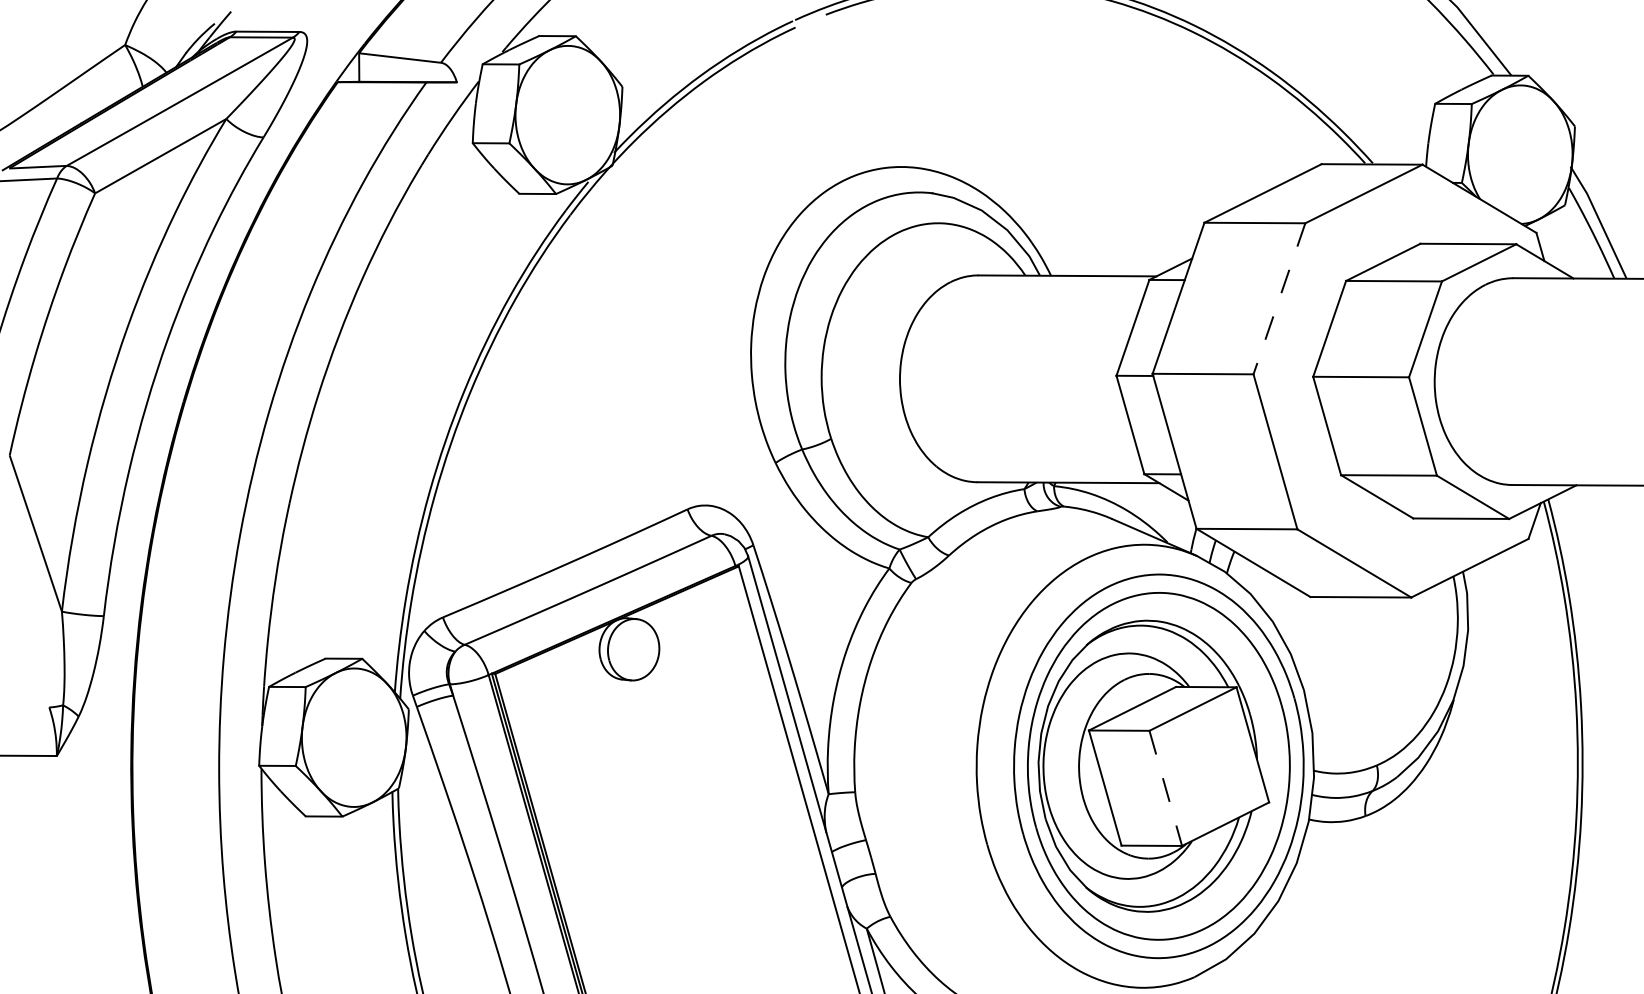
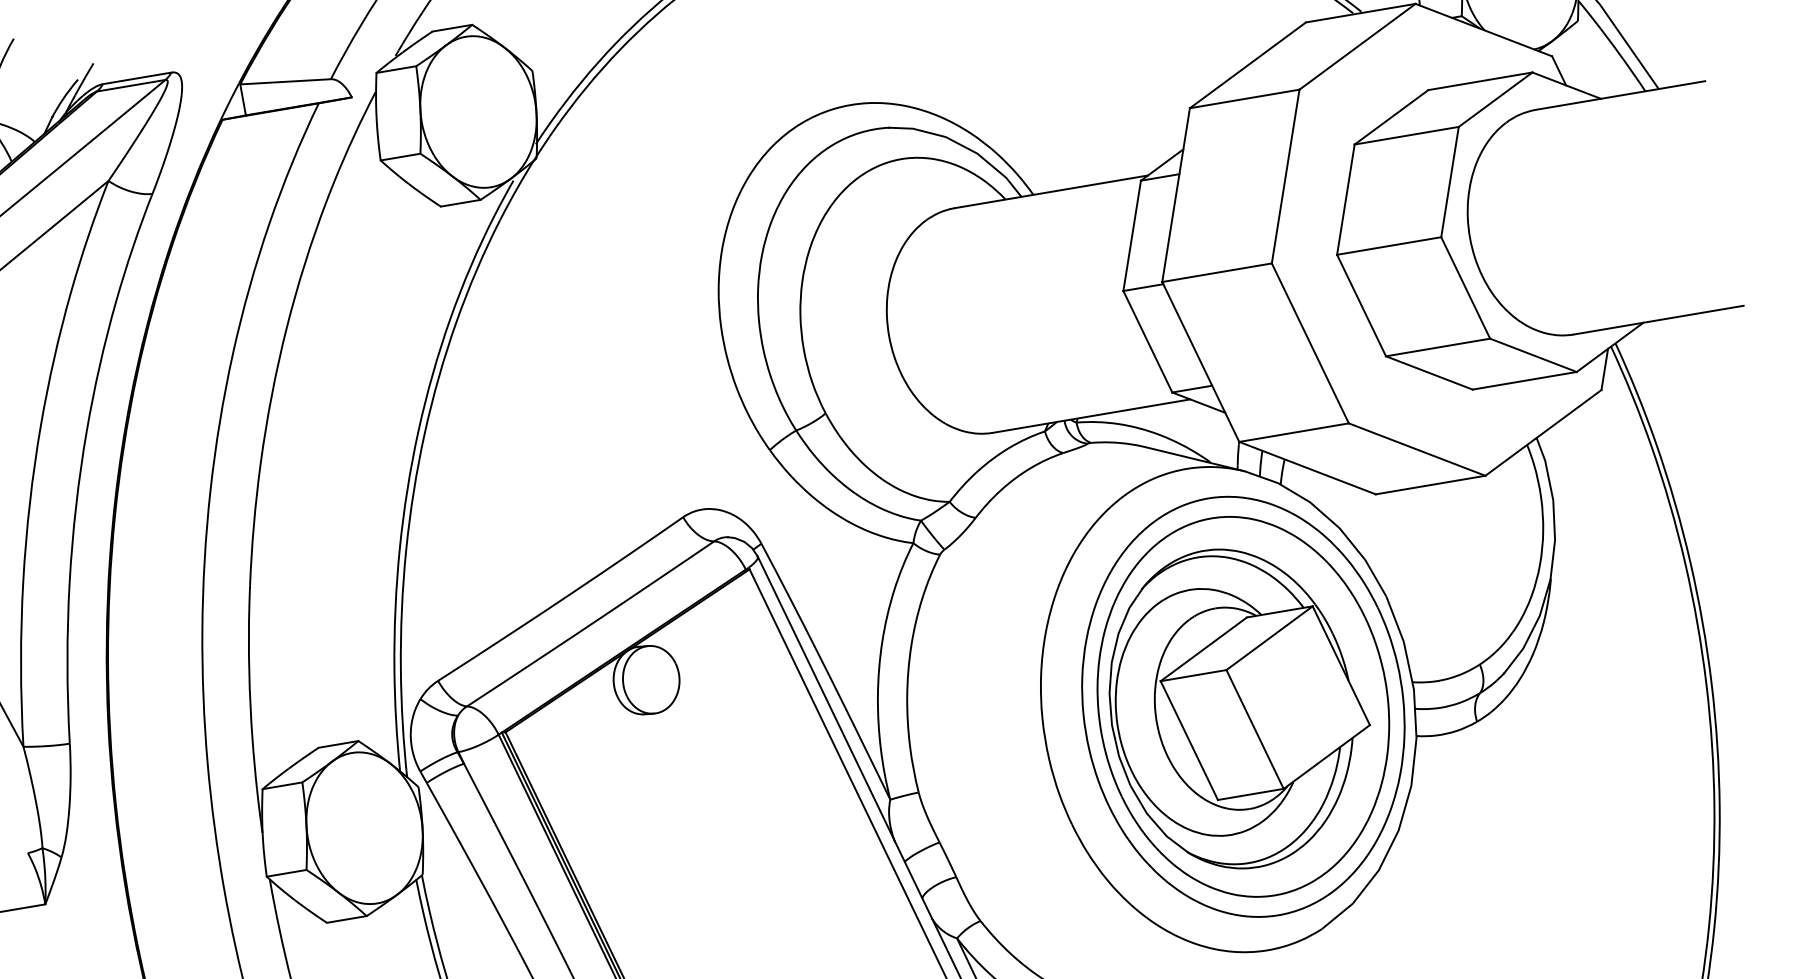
line: (1279, 298) -> (1285, 176), dashed -> solid
line: (1165, 788) -> (1254, 729), dashed -> solid

